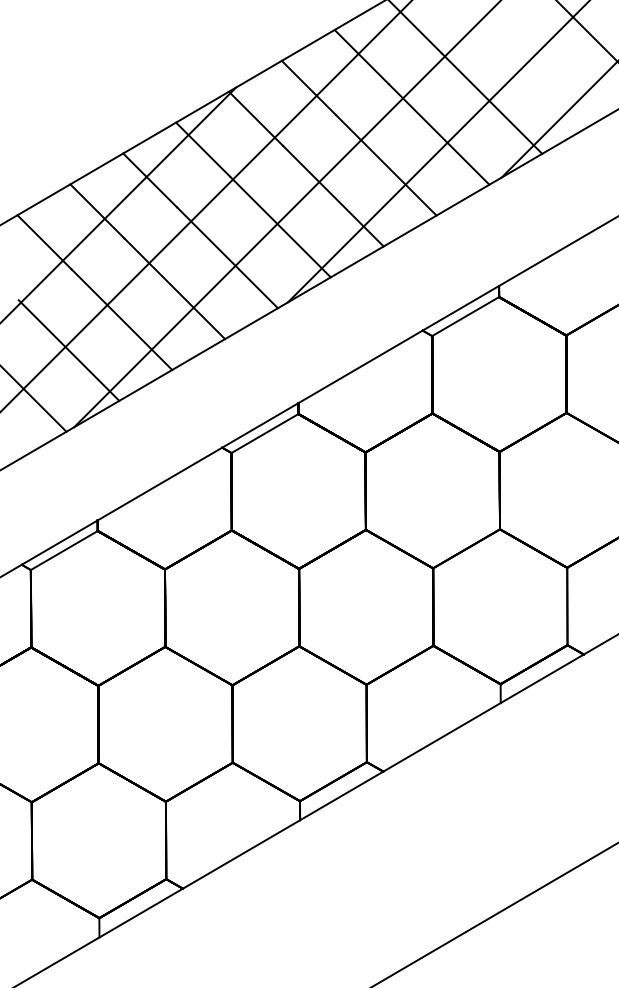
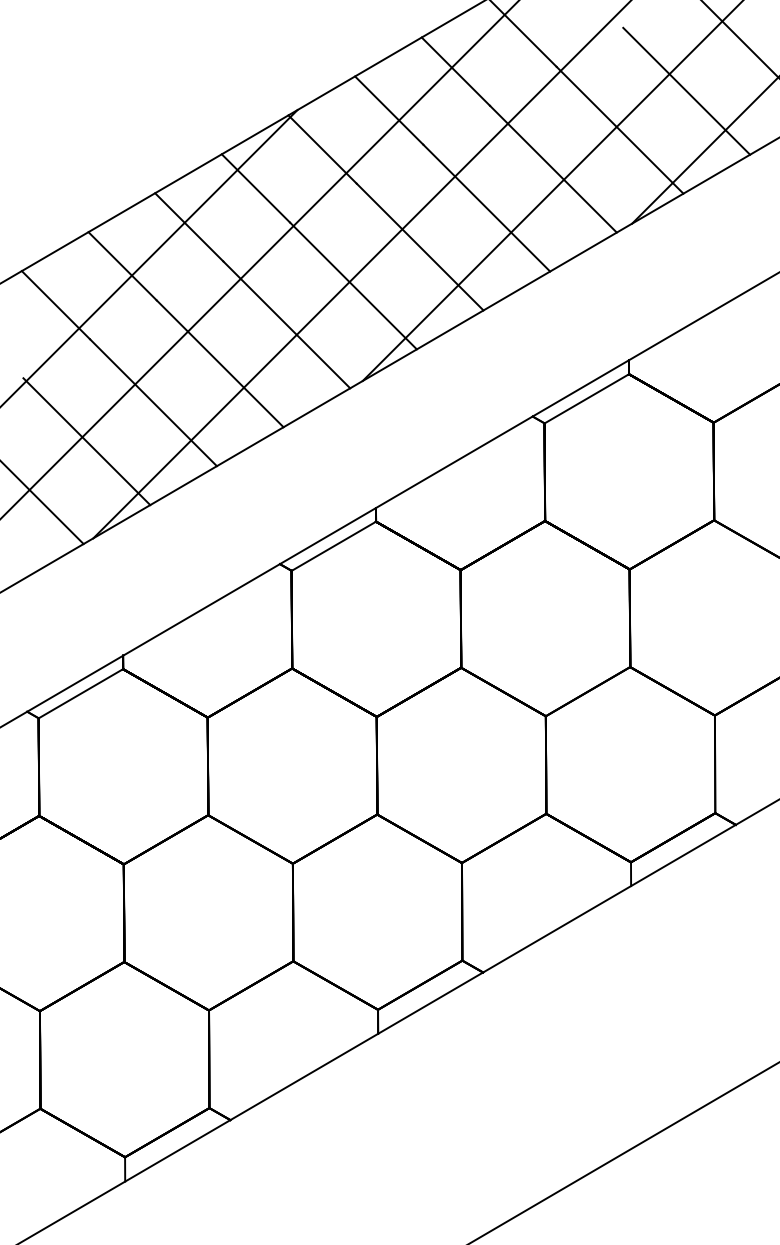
line: (544, 72) -> (686, 90), added

